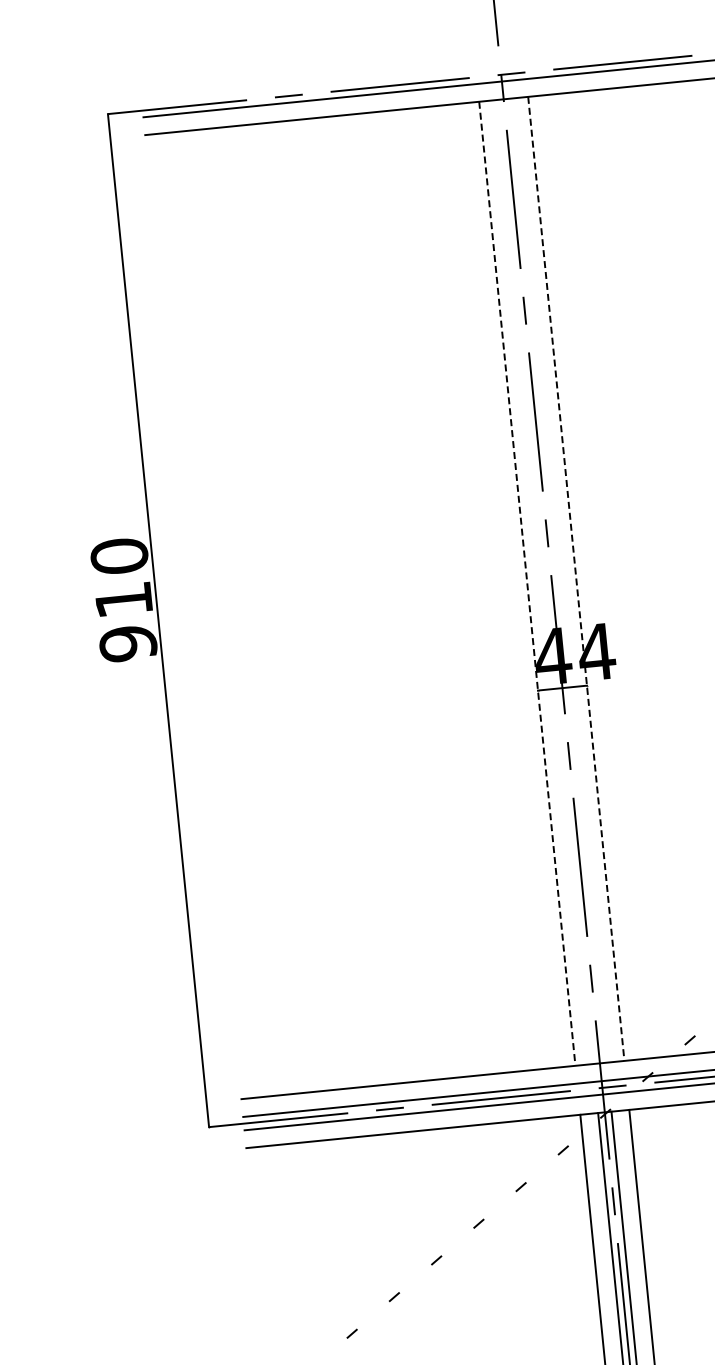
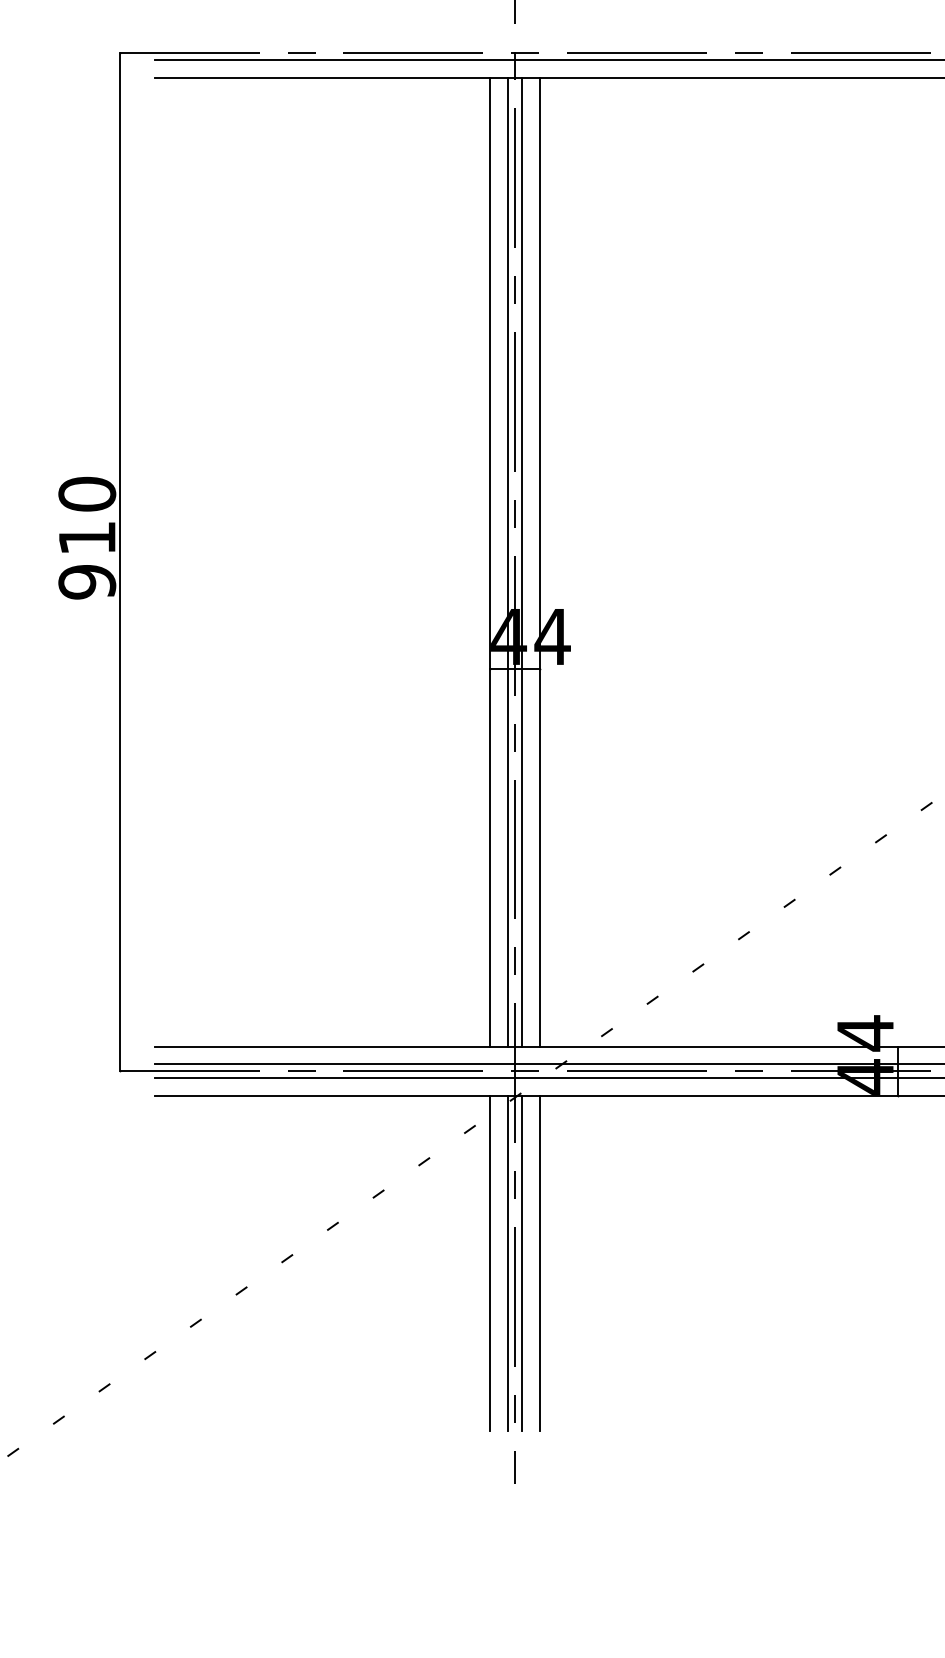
line: (576, 579) -> (539, 562), dashed -> solid
line: (558, 580) -> (521, 561), added
line: (545, 581) -> (508, 561), added
line: (527, 584) -> (490, 562), dashed -> solid

